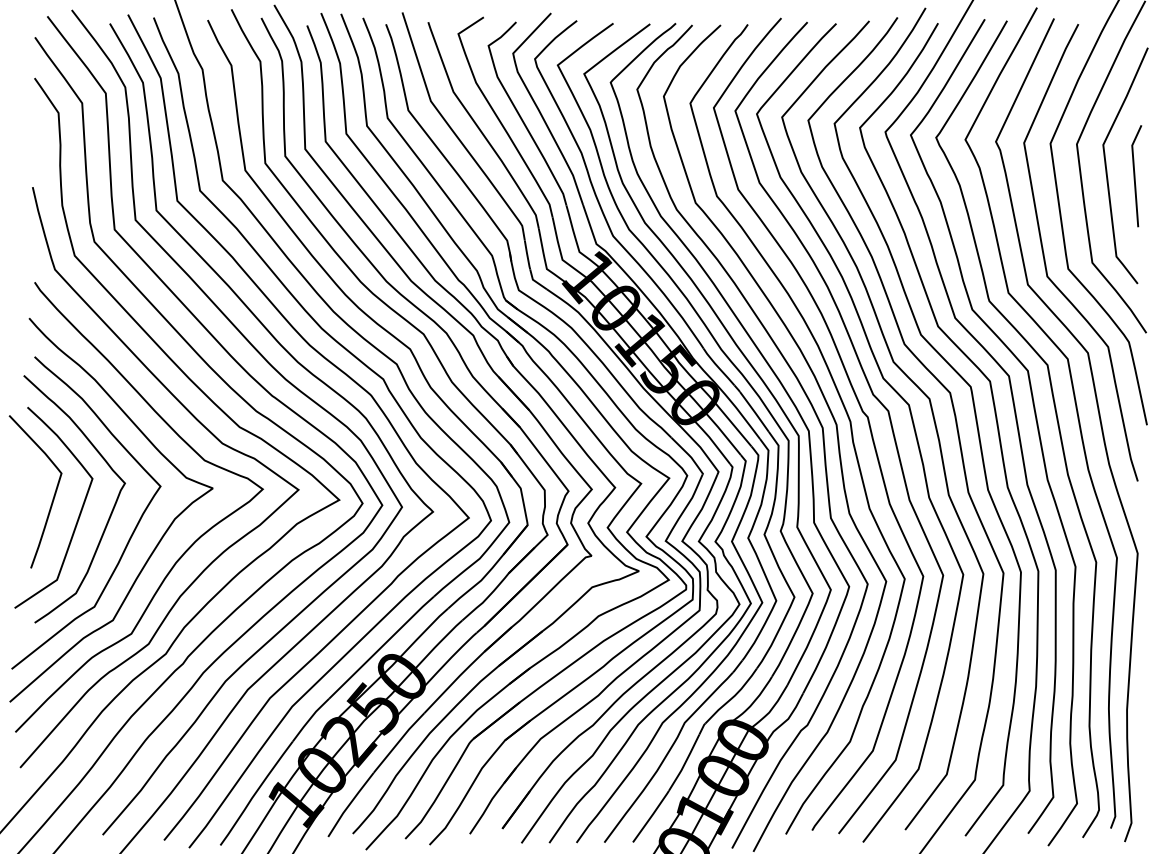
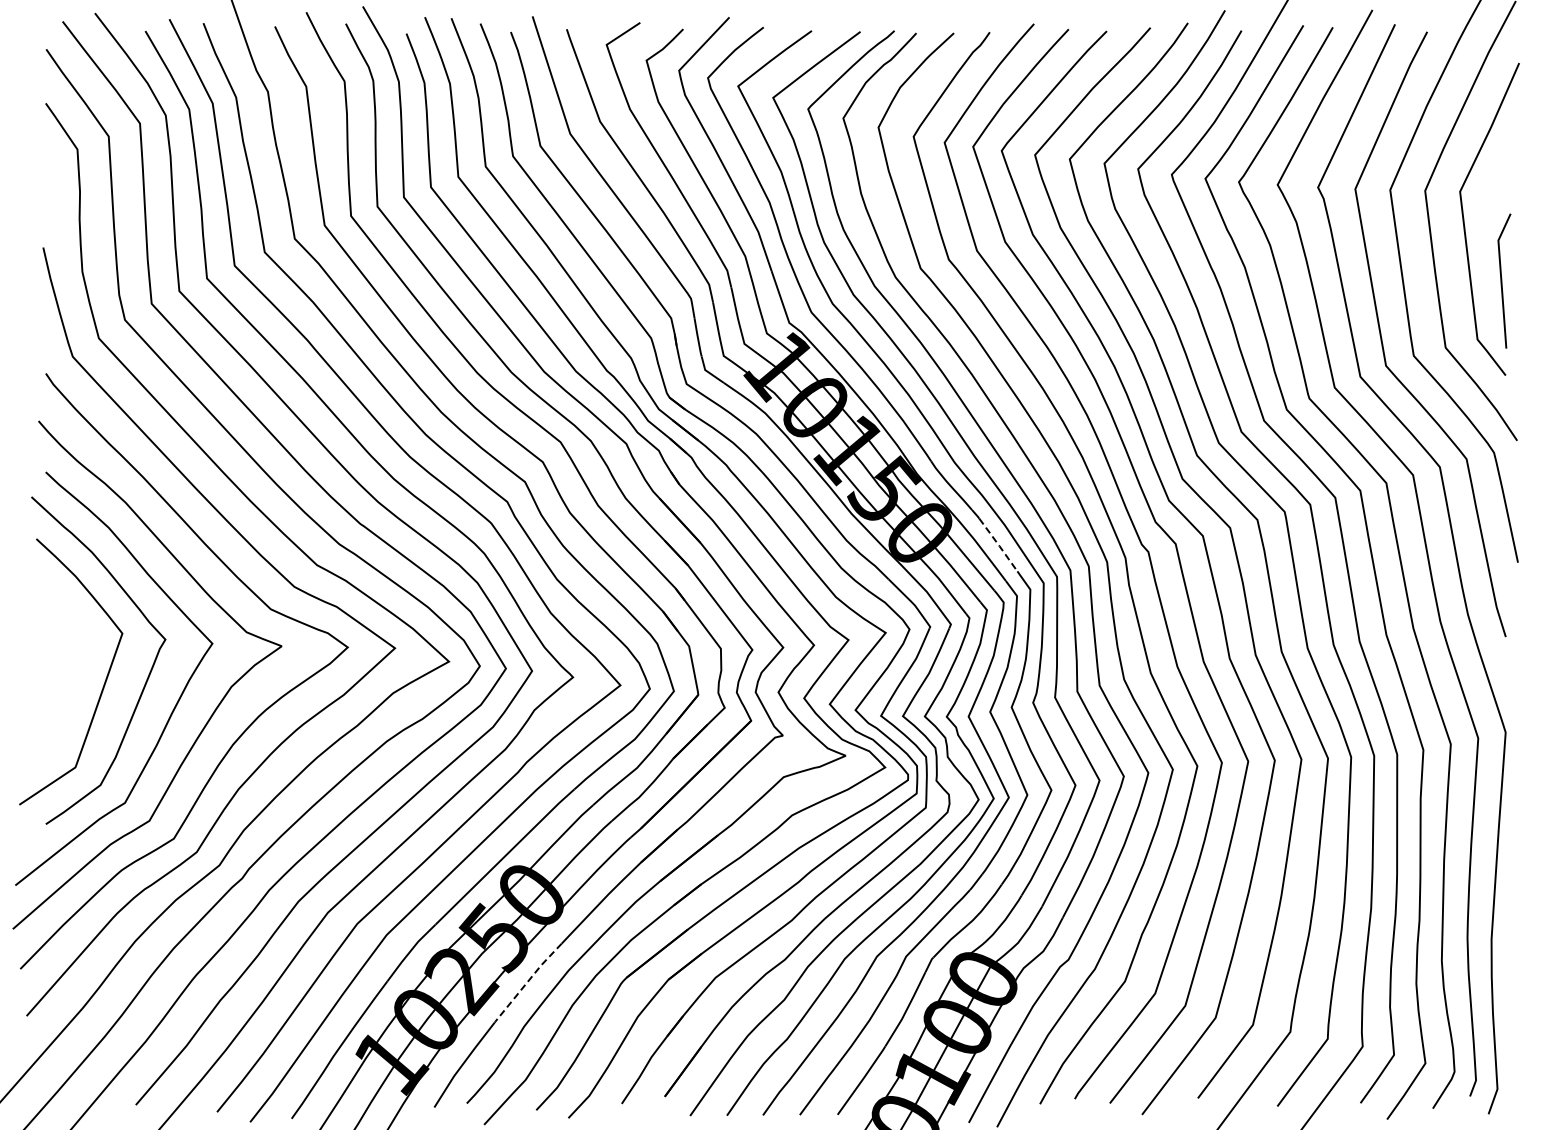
line: (1135, 175) -> (1502, 280), moved
line: (754, 411) -> (998, 544), solid -> dashed
curve: (53, 496) -> (70, 657), removed
line: (397, 743) -> (526, 983), solid -> dashed

